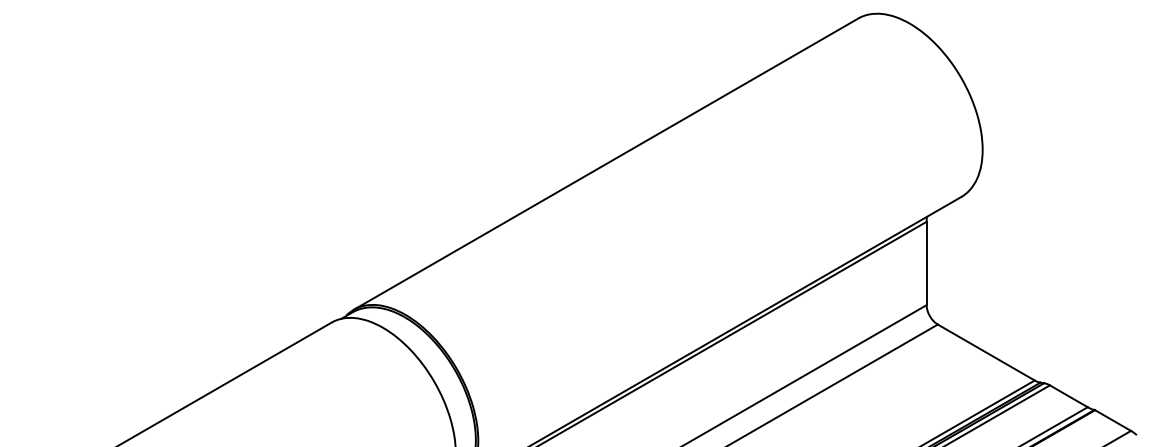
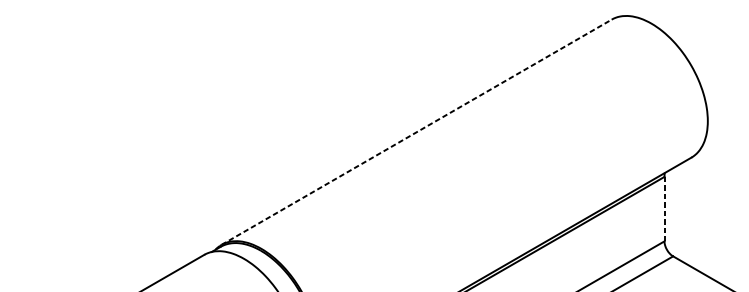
line: (606, 163) -> (416, 131), solid -> dashed
line: (926, 263) -> (664, 209), solid -> dashed

